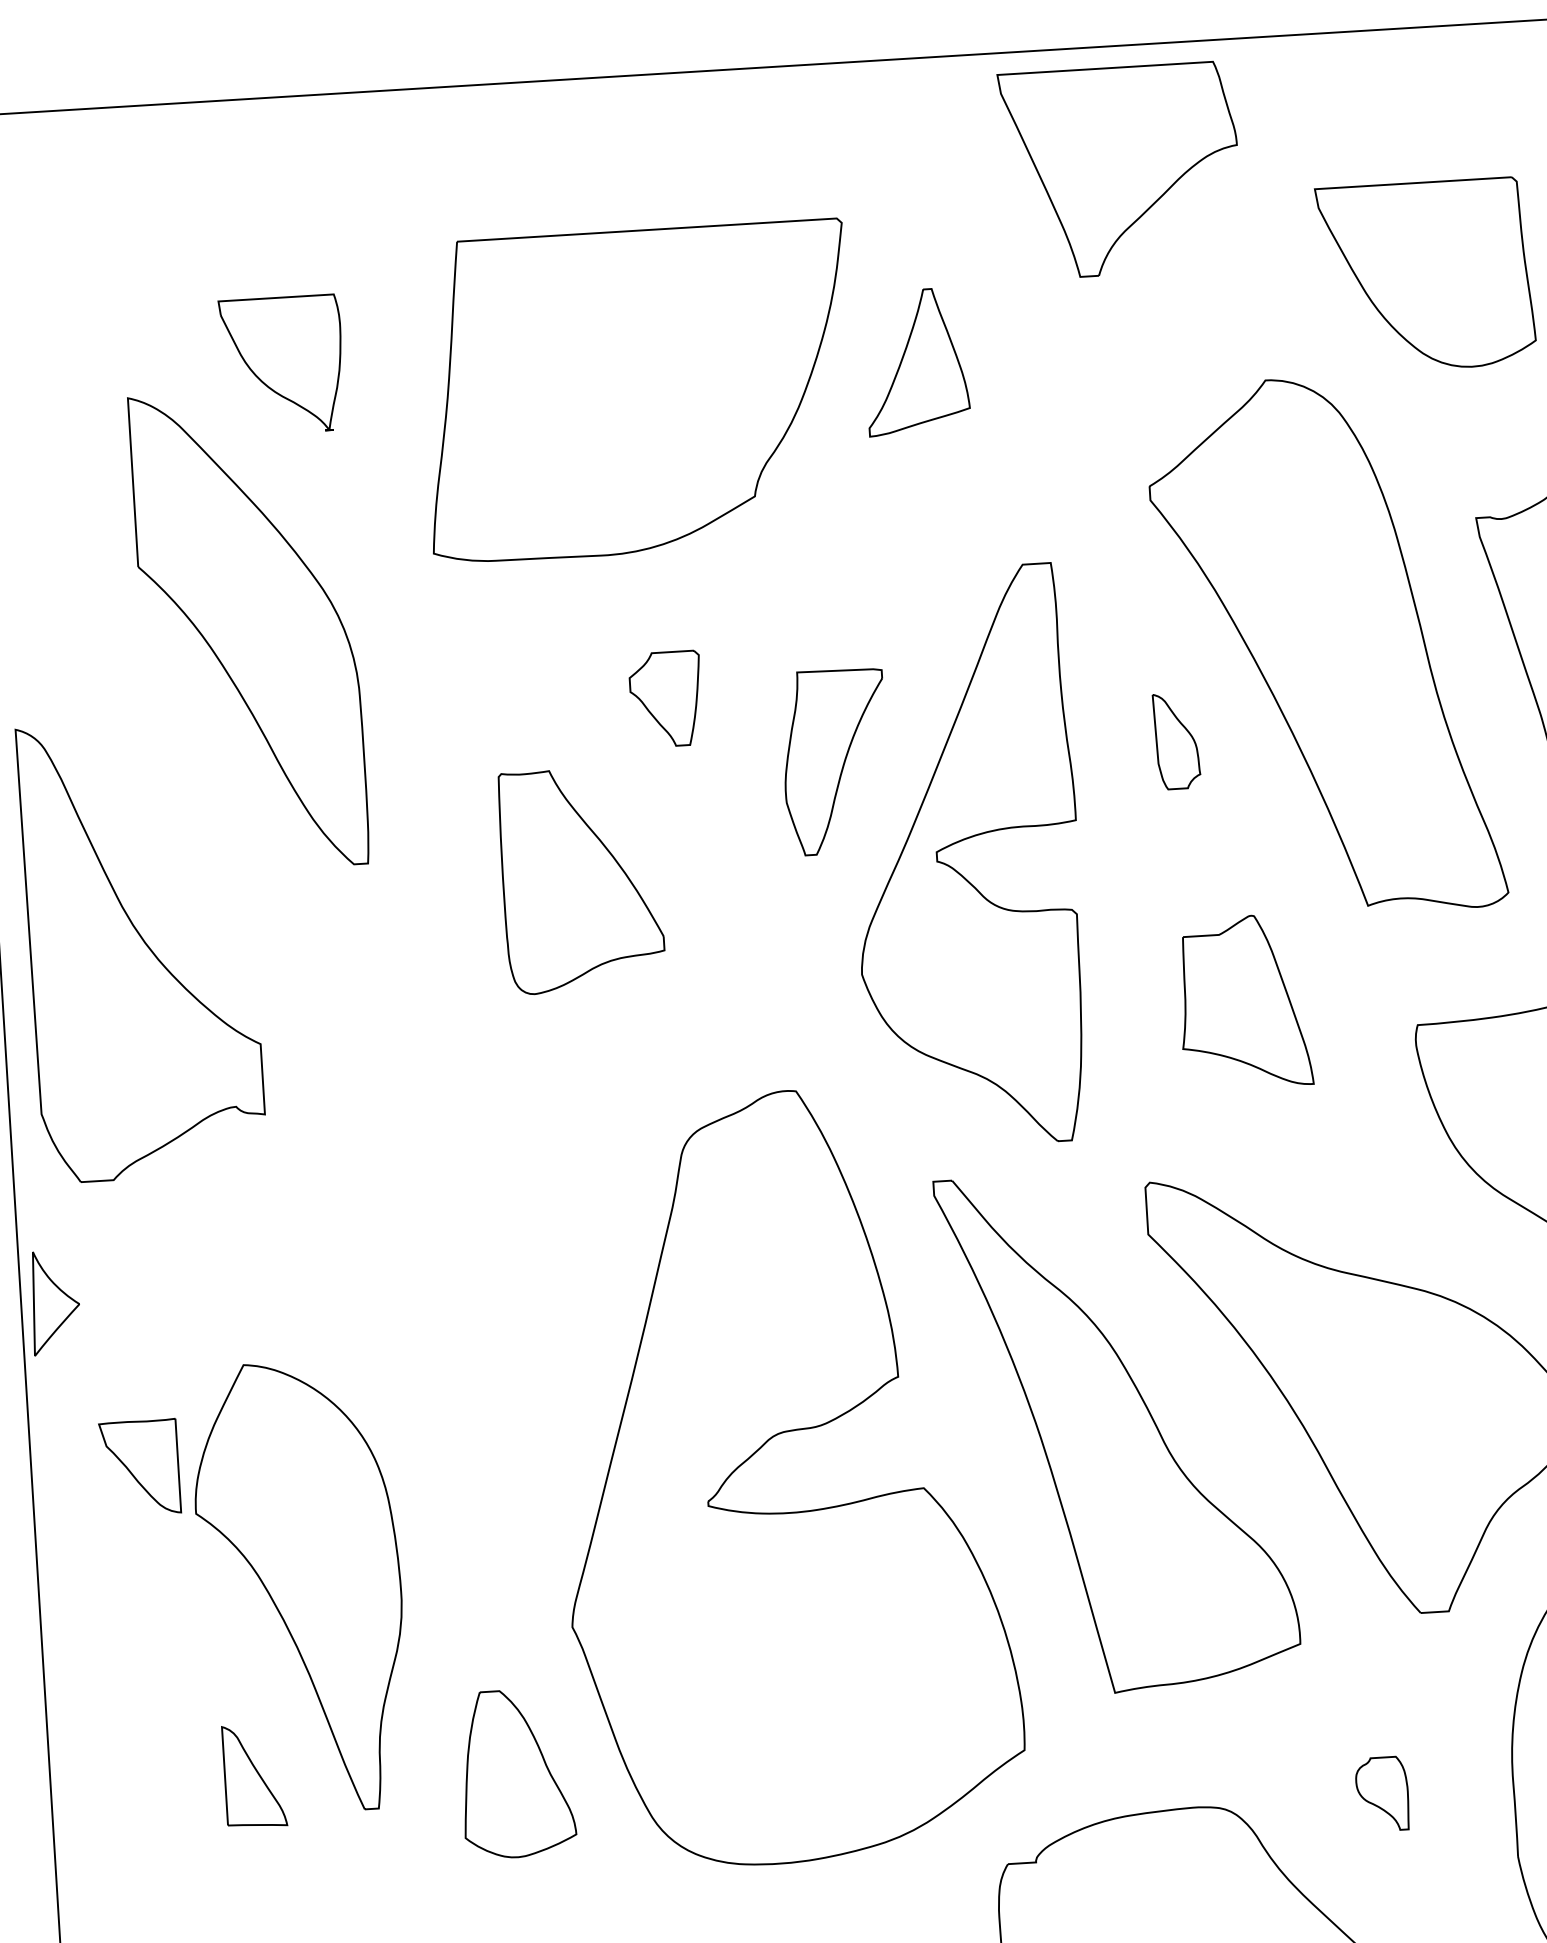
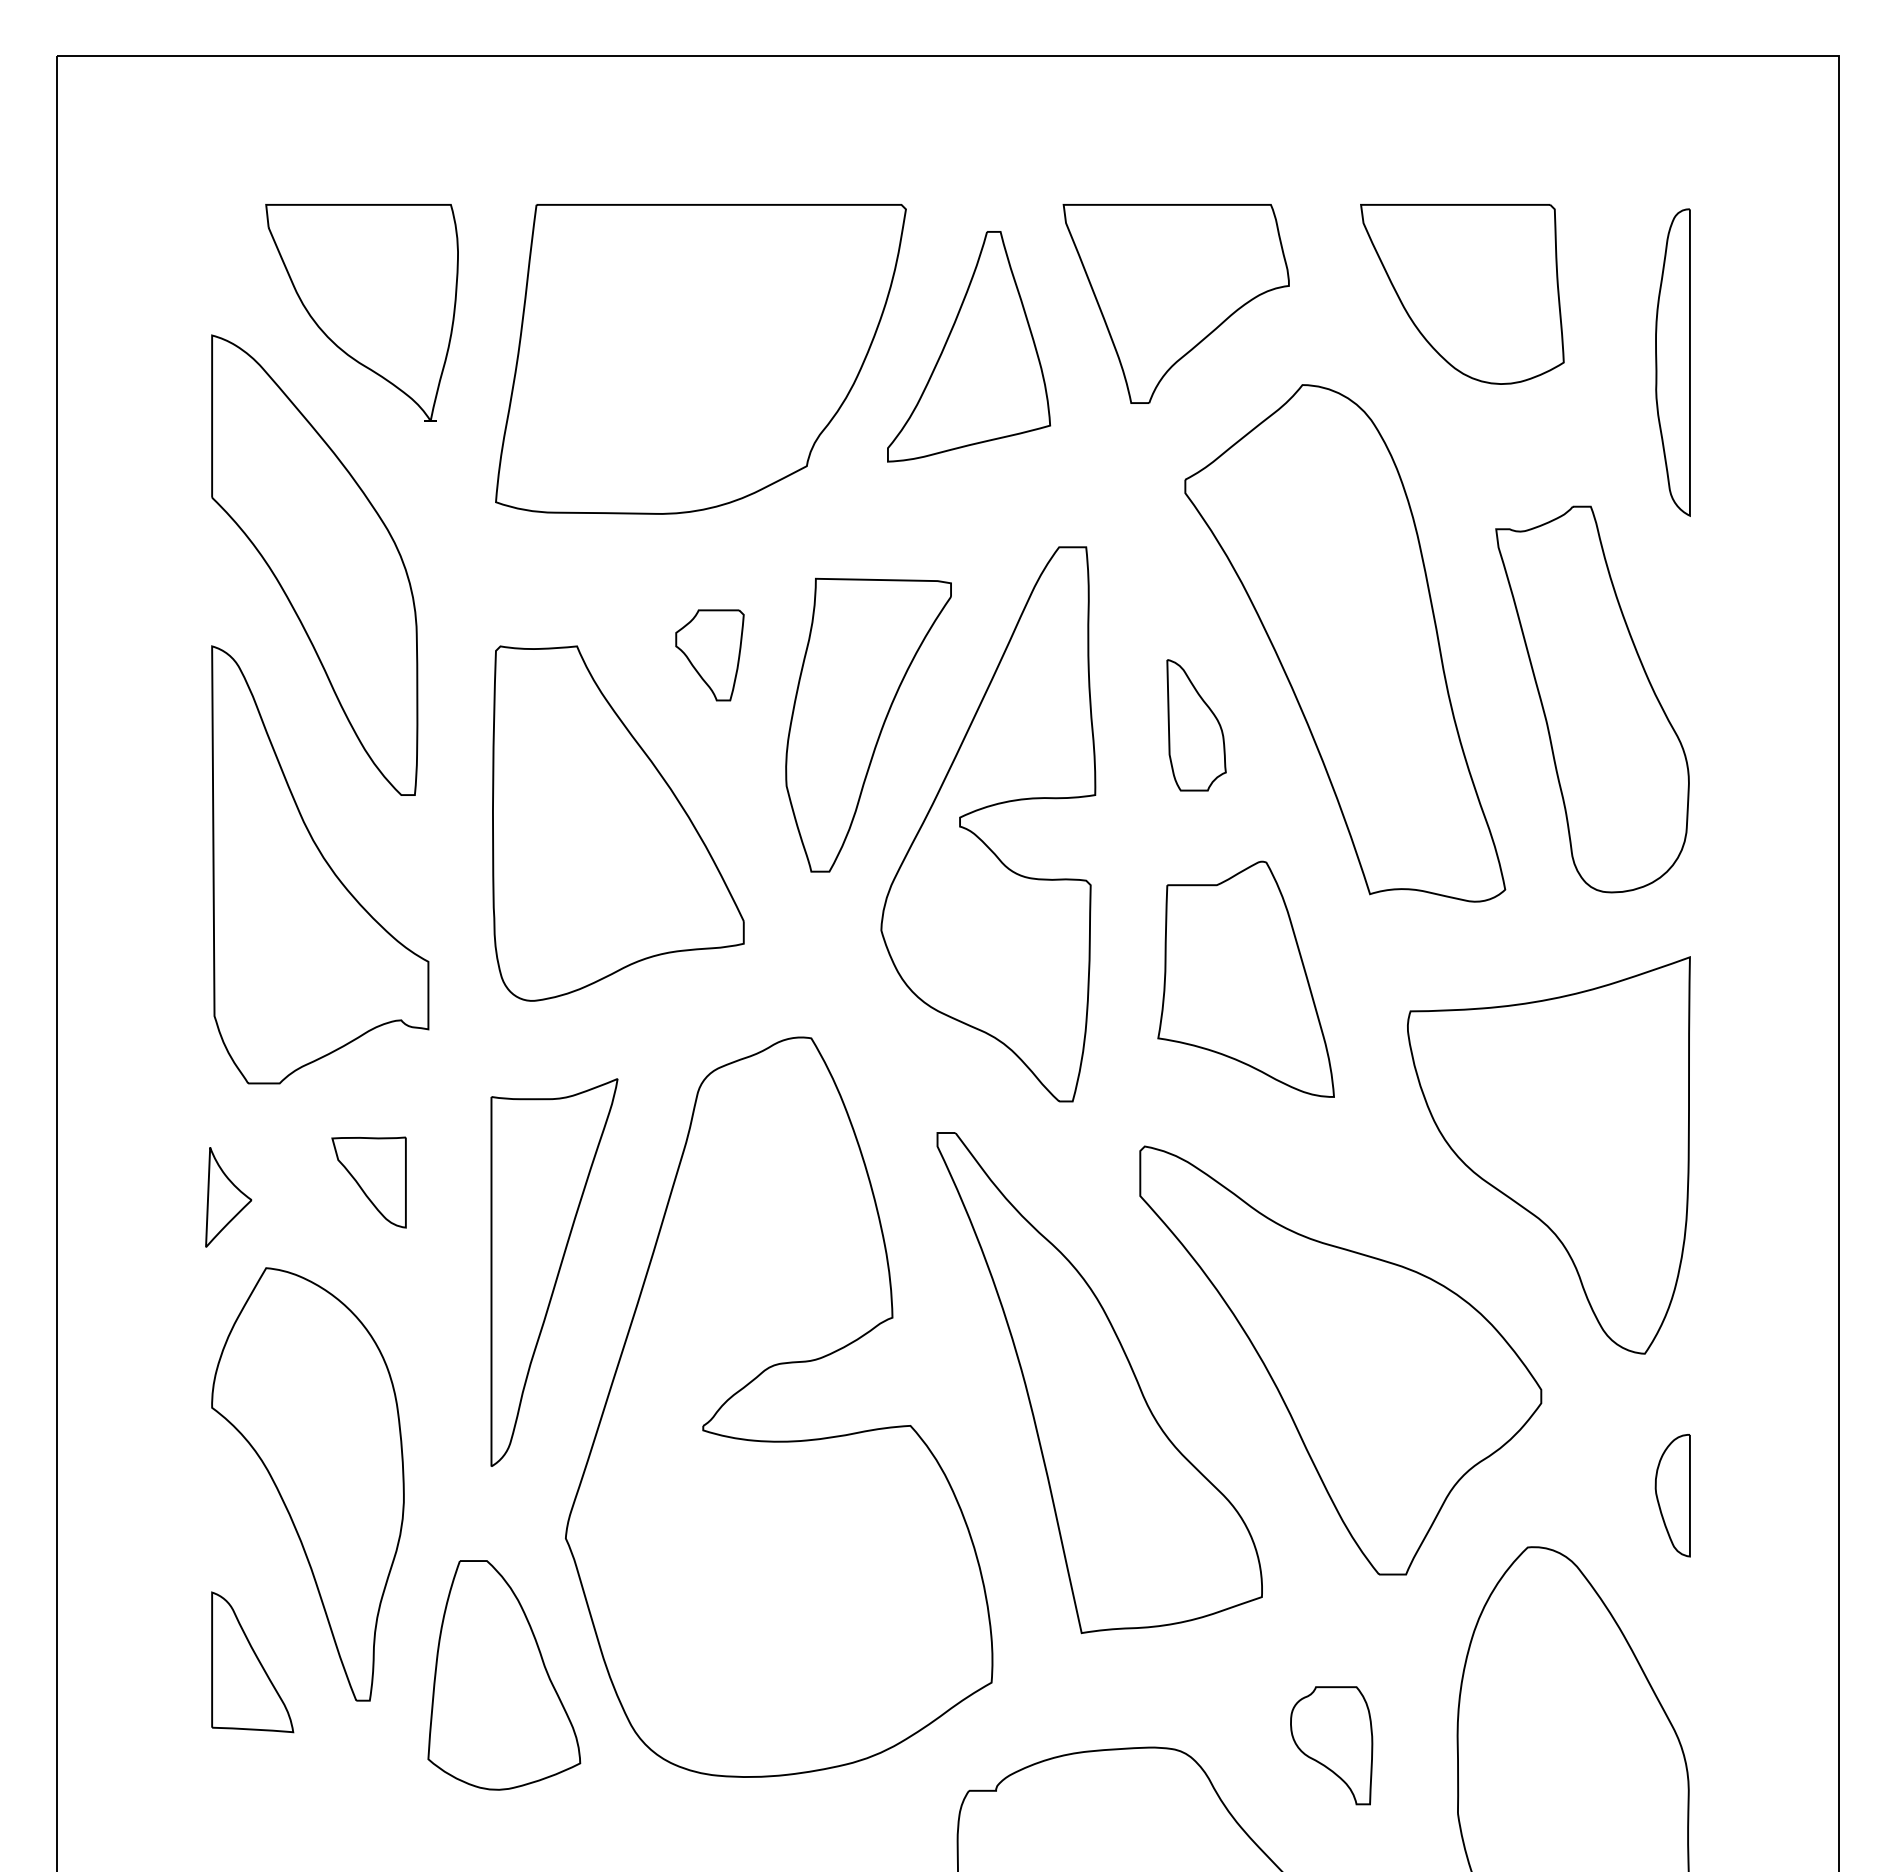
part: (1119, 170) -> (1175, 303), moved
part: (916, 361) -> (969, 346), size x1.67
part: (281, 364) -> (361, 312), size x1.67
part: (1176, 741) -> (1196, 725), size x1.43
part: (835, 761) -> (868, 724), size x1.67
part: (581, 880) -> (618, 823), size x1.67
part: (142, 949) -> (320, 864), moved
part: (1243, 1001) -> (1245, 978), size x1.43
part: (55, 1302) -> (228, 1197), moved
part: (543, 1351) -> (554, 1272), added
part: (139, 1467) -> (368, 1182), moved
part: (517, 1773) -> (504, 1675), size x1.43
part: (254, 1776) -> (252, 1662), size x1.43
part: (1382, 1793) -> (1331, 1745), size x1.67

